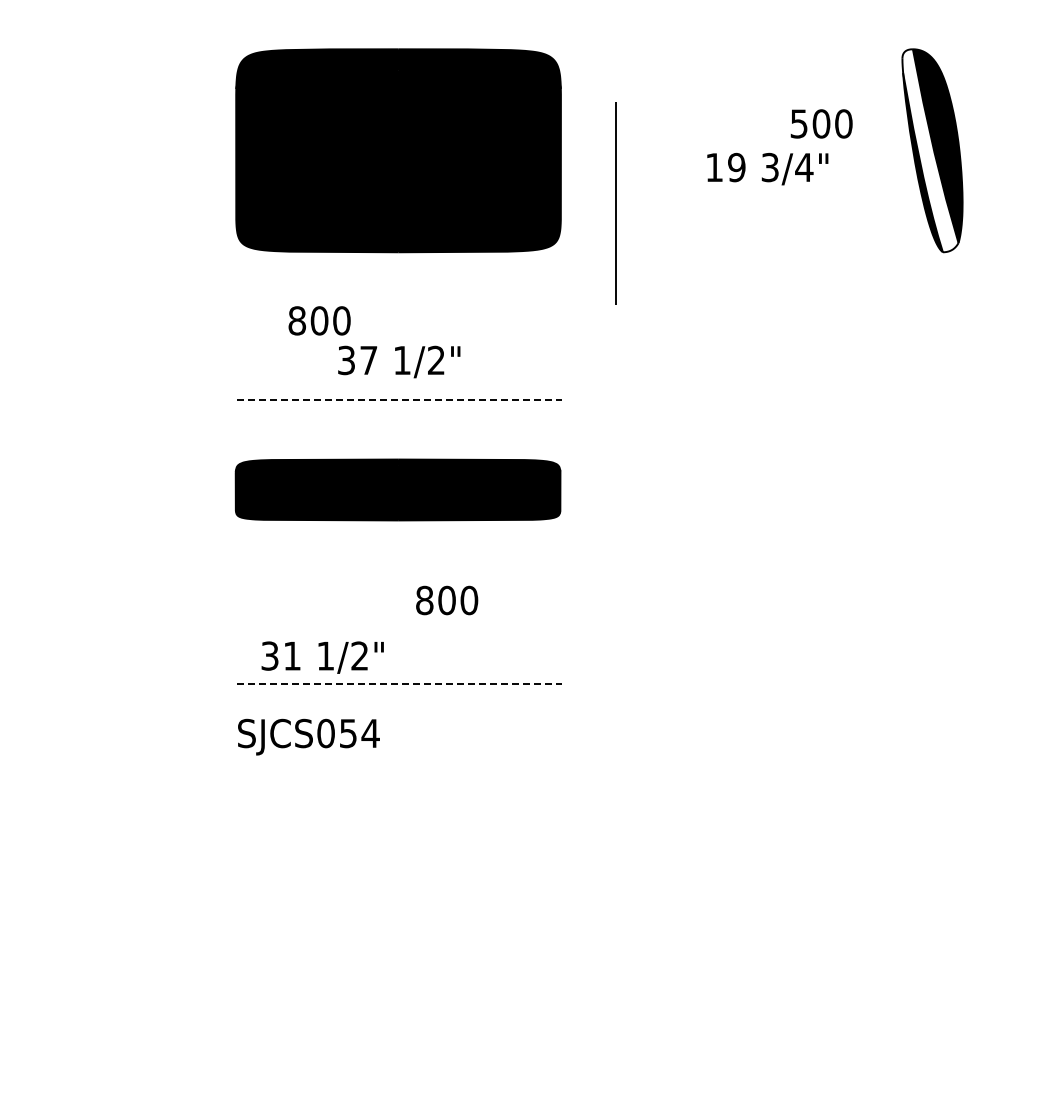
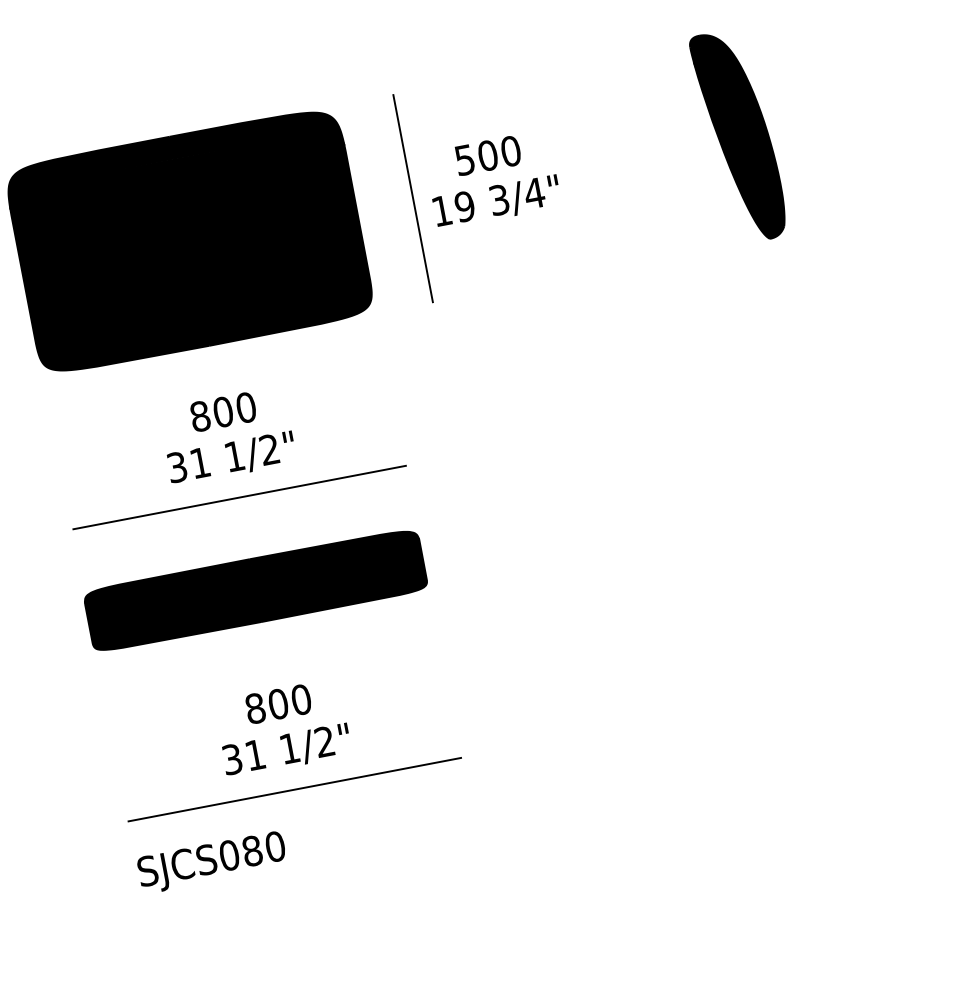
text: (821, 123) -> (487, 155), moved
fill: (930, 150) -> (737, 136), added
text: (767, 168) -> (496, 201), moved
line: (615, 203) -> (412, 198), moved
text: (319, 320) -> (223, 411), moved
text: (368, 360) -> (199, 463), 37 -> 31
line: (400, 399) -> (240, 496), dashed -> solid
text: (447, 600) -> (278, 704), moved
text: (322, 657) -> (286, 750), moved
line: (399, 683) -> (295, 789), dashed -> solid
text: (359, 733) -> (263, 848), SJCS054 -> SJCS080

